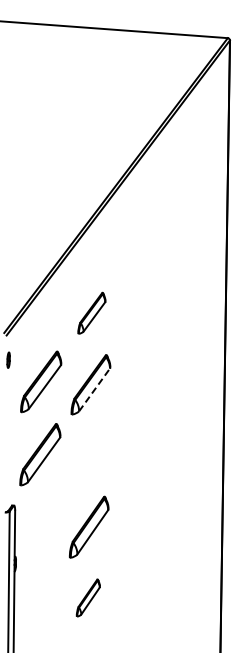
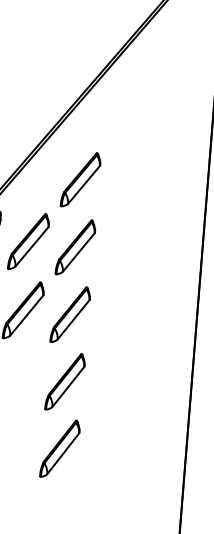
part: (91, 313) -> (80, 180), size x1.43
line: (94, 389) -> (78, 252), dashed -> solid
part: (89, 456) -> (69, 315), added
part: (88, 597) -> (60, 448), size x1.67

